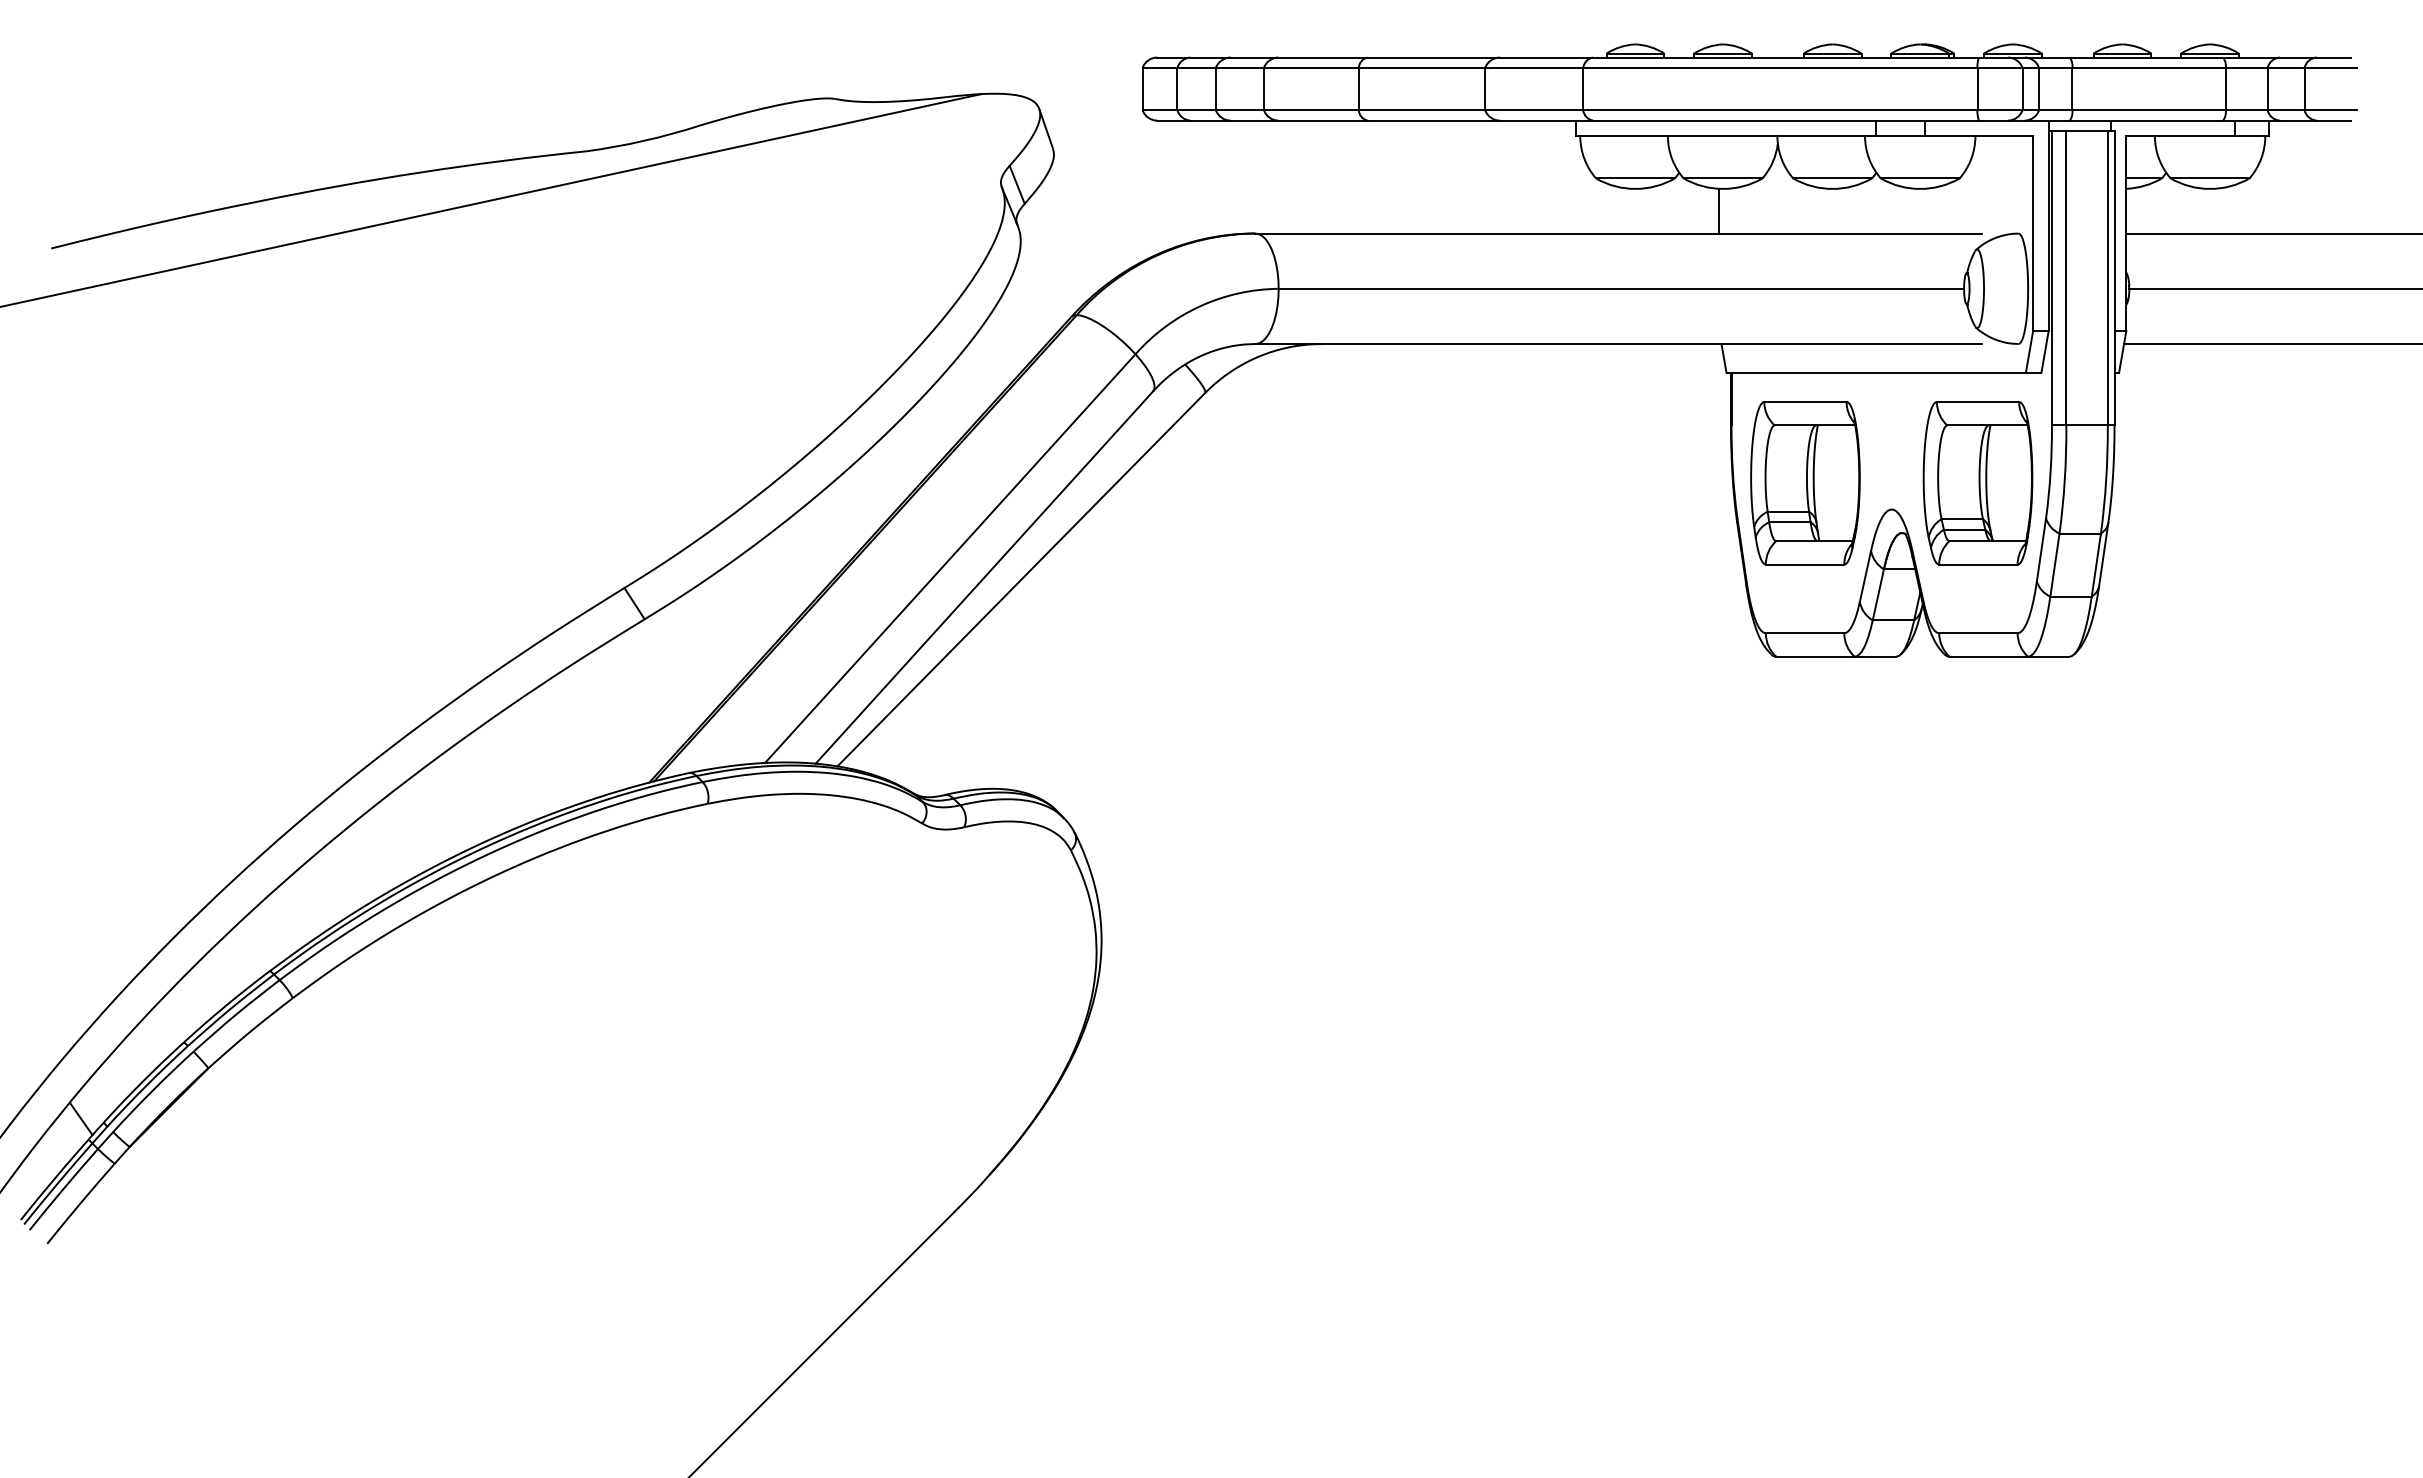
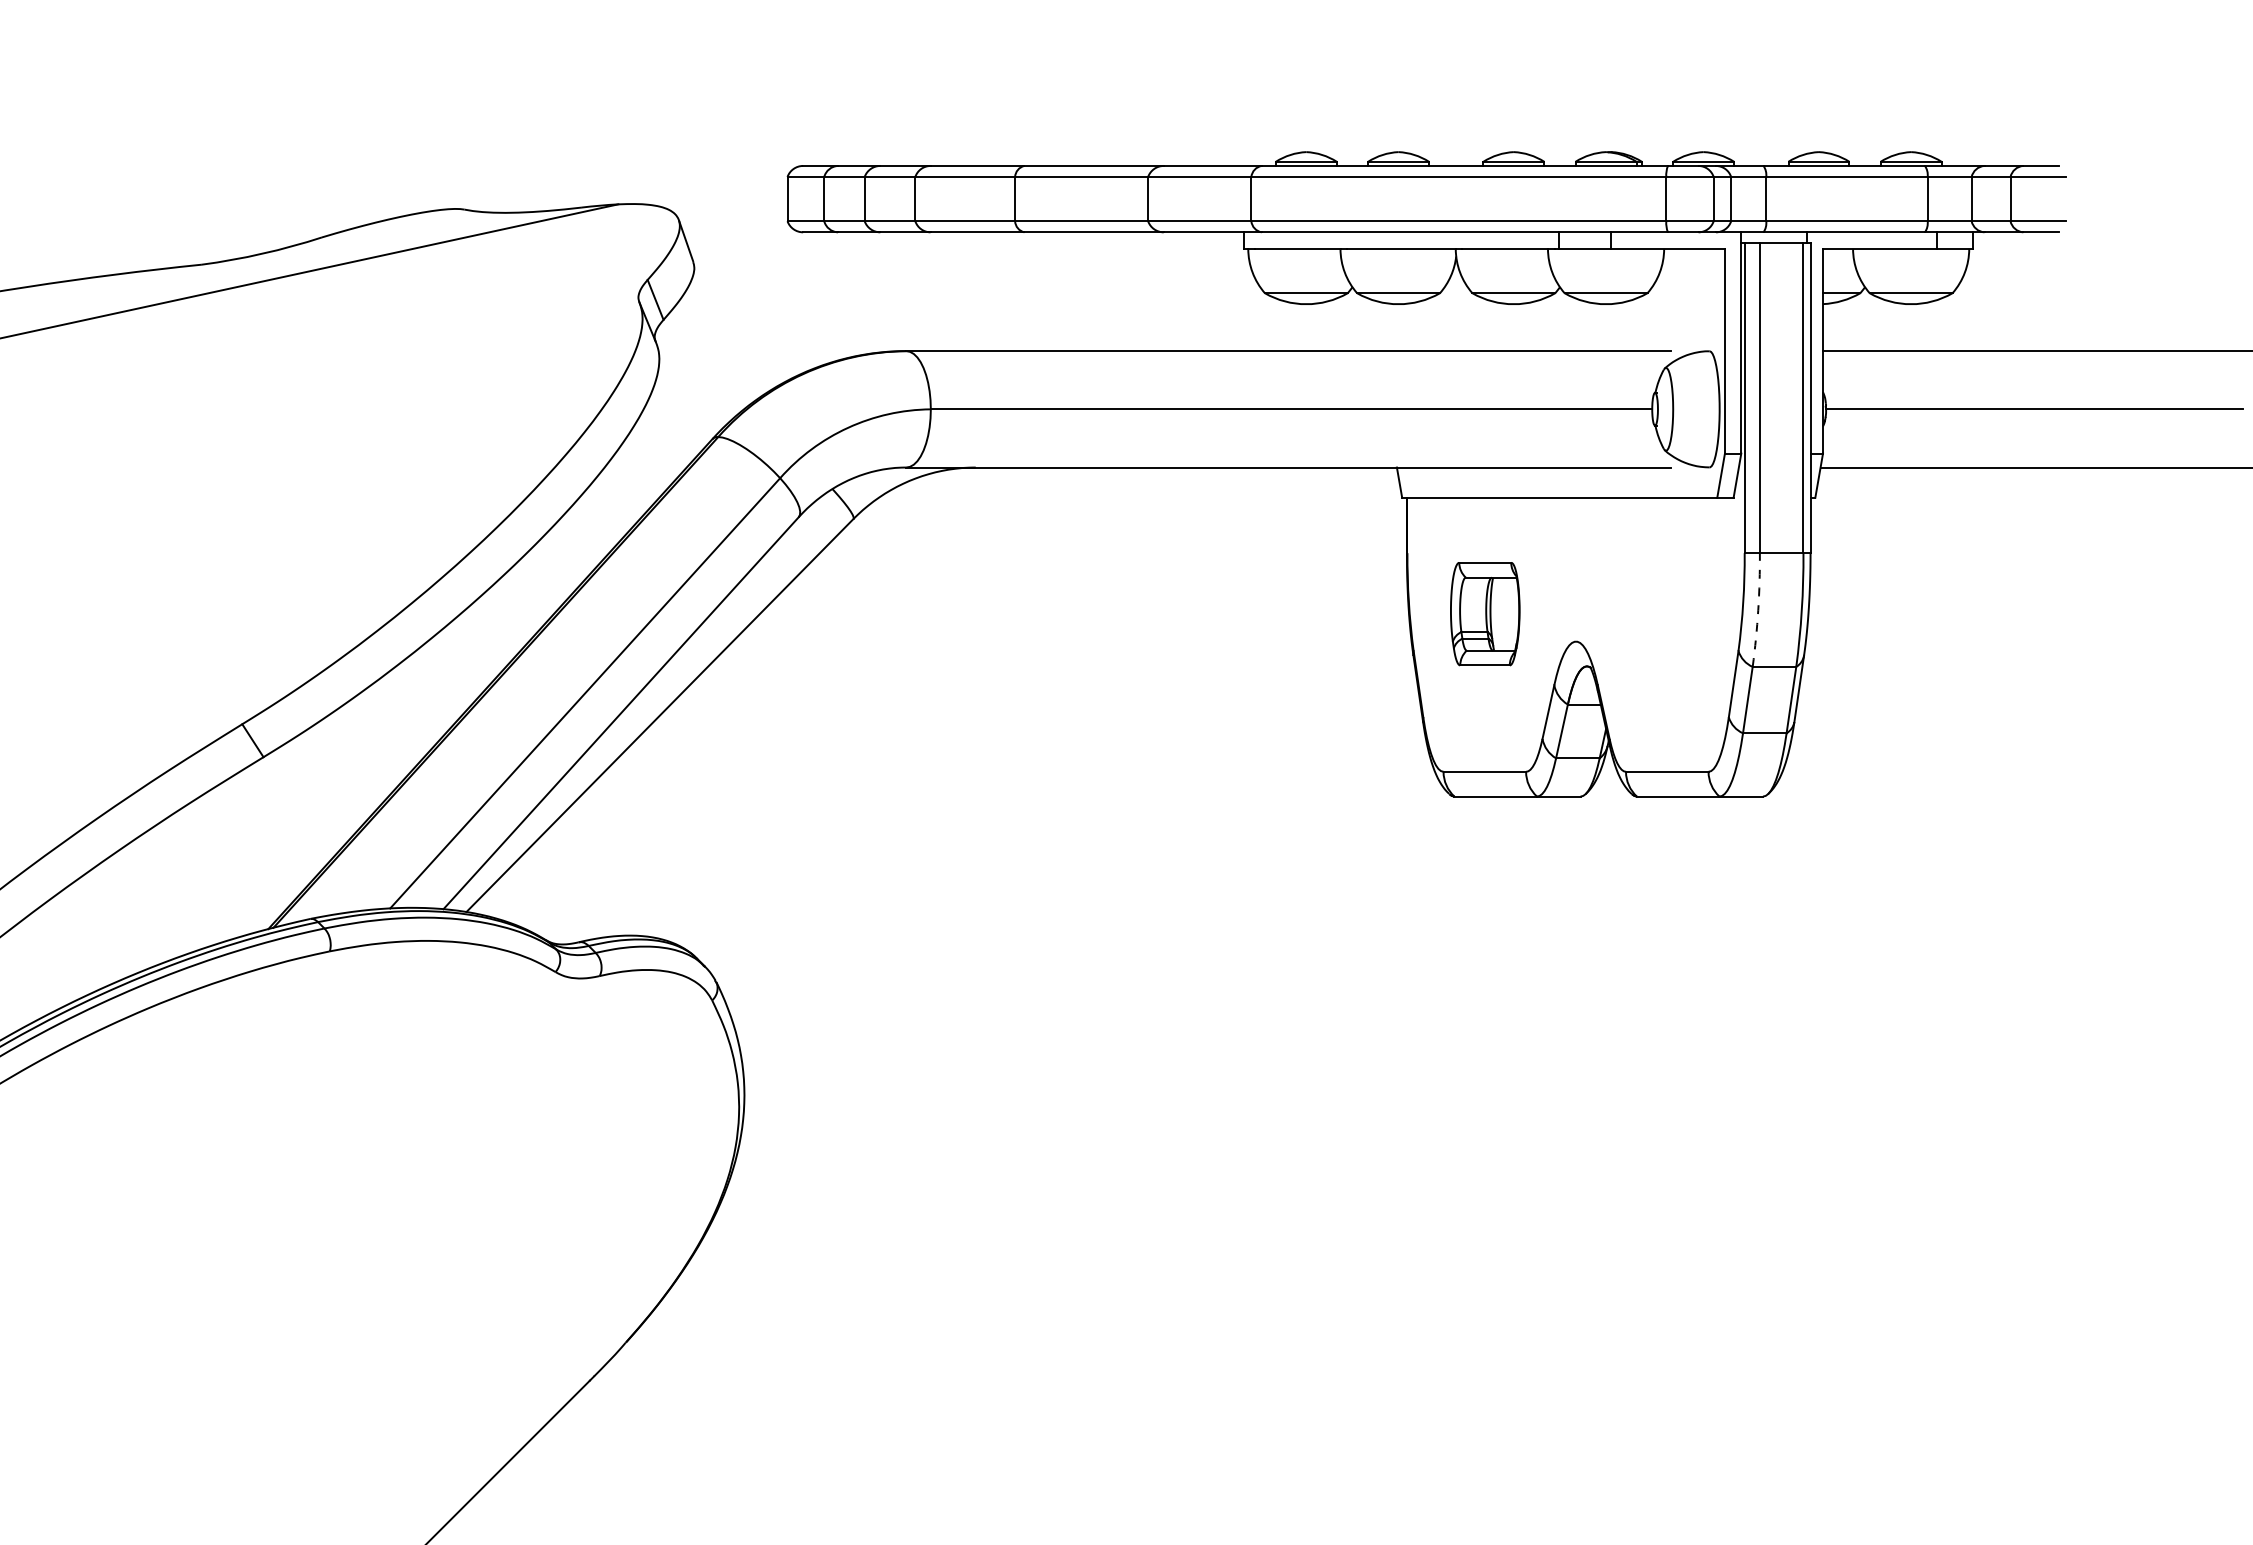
line: (1719, 210) -> (1394, 326), removed
arc: (2064, 479) -> (1757, 610), solid -> dashed
part: (1805, 483) -> (1485, 614), size x0.6
part: (1977, 483) -> (1666, 614), removed

